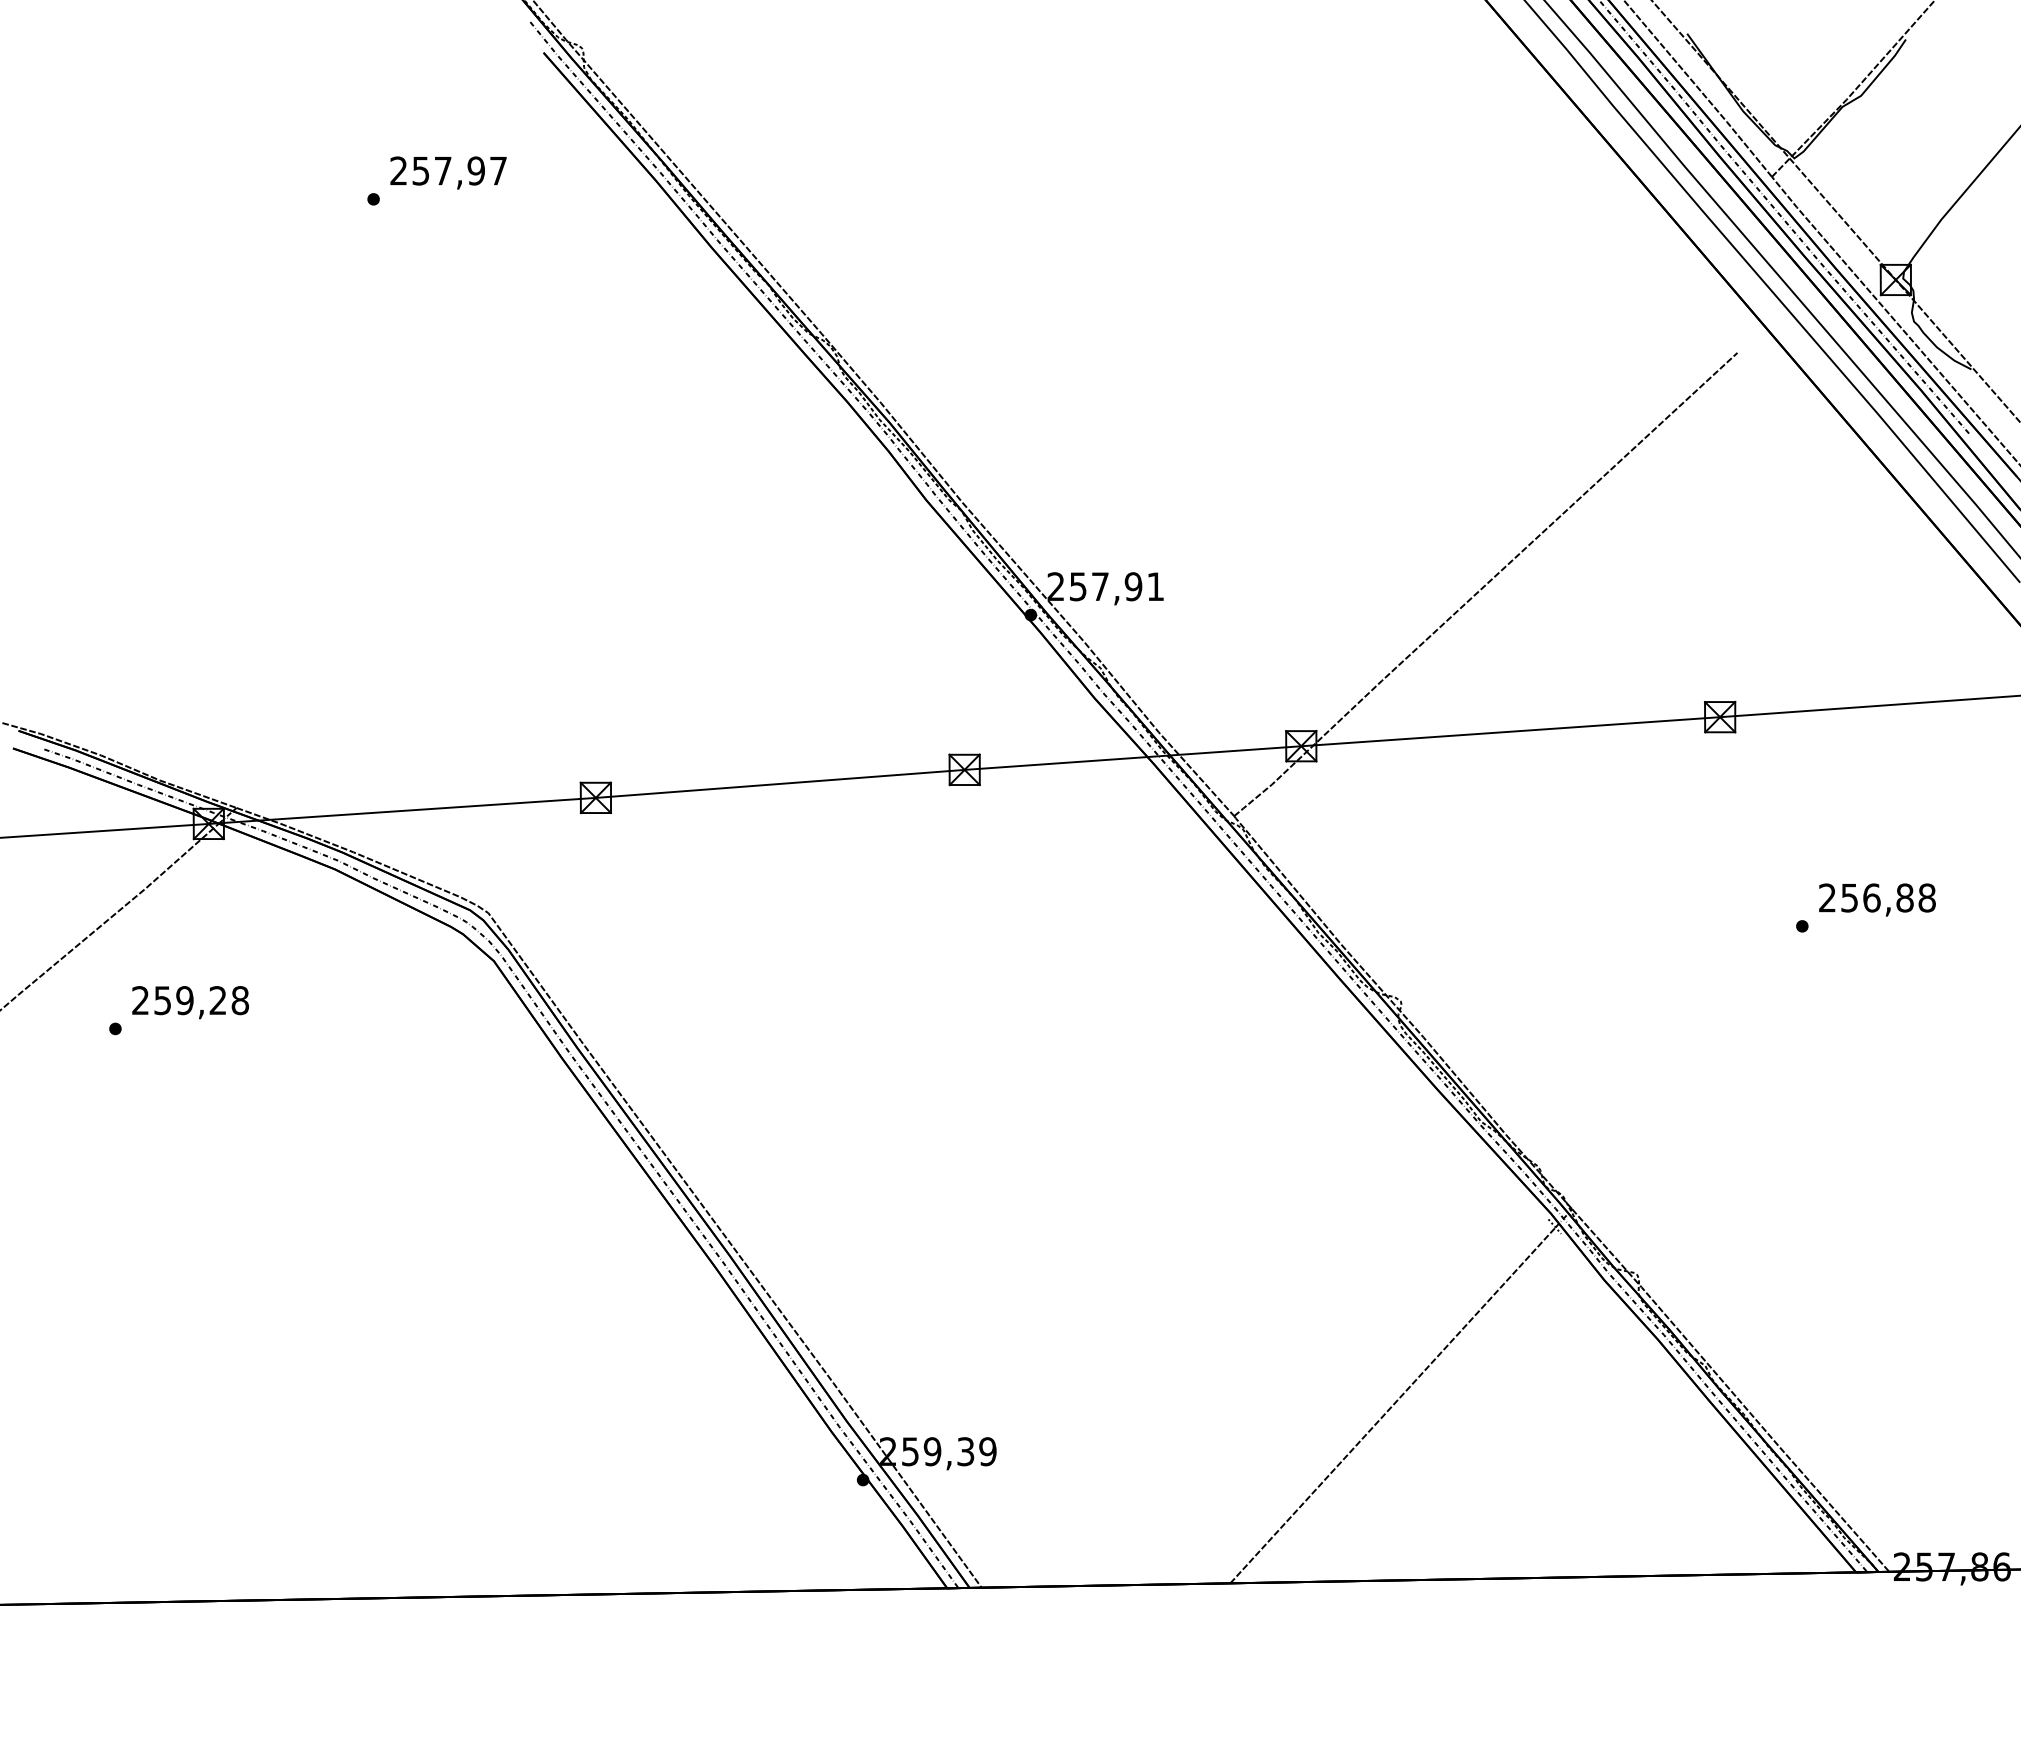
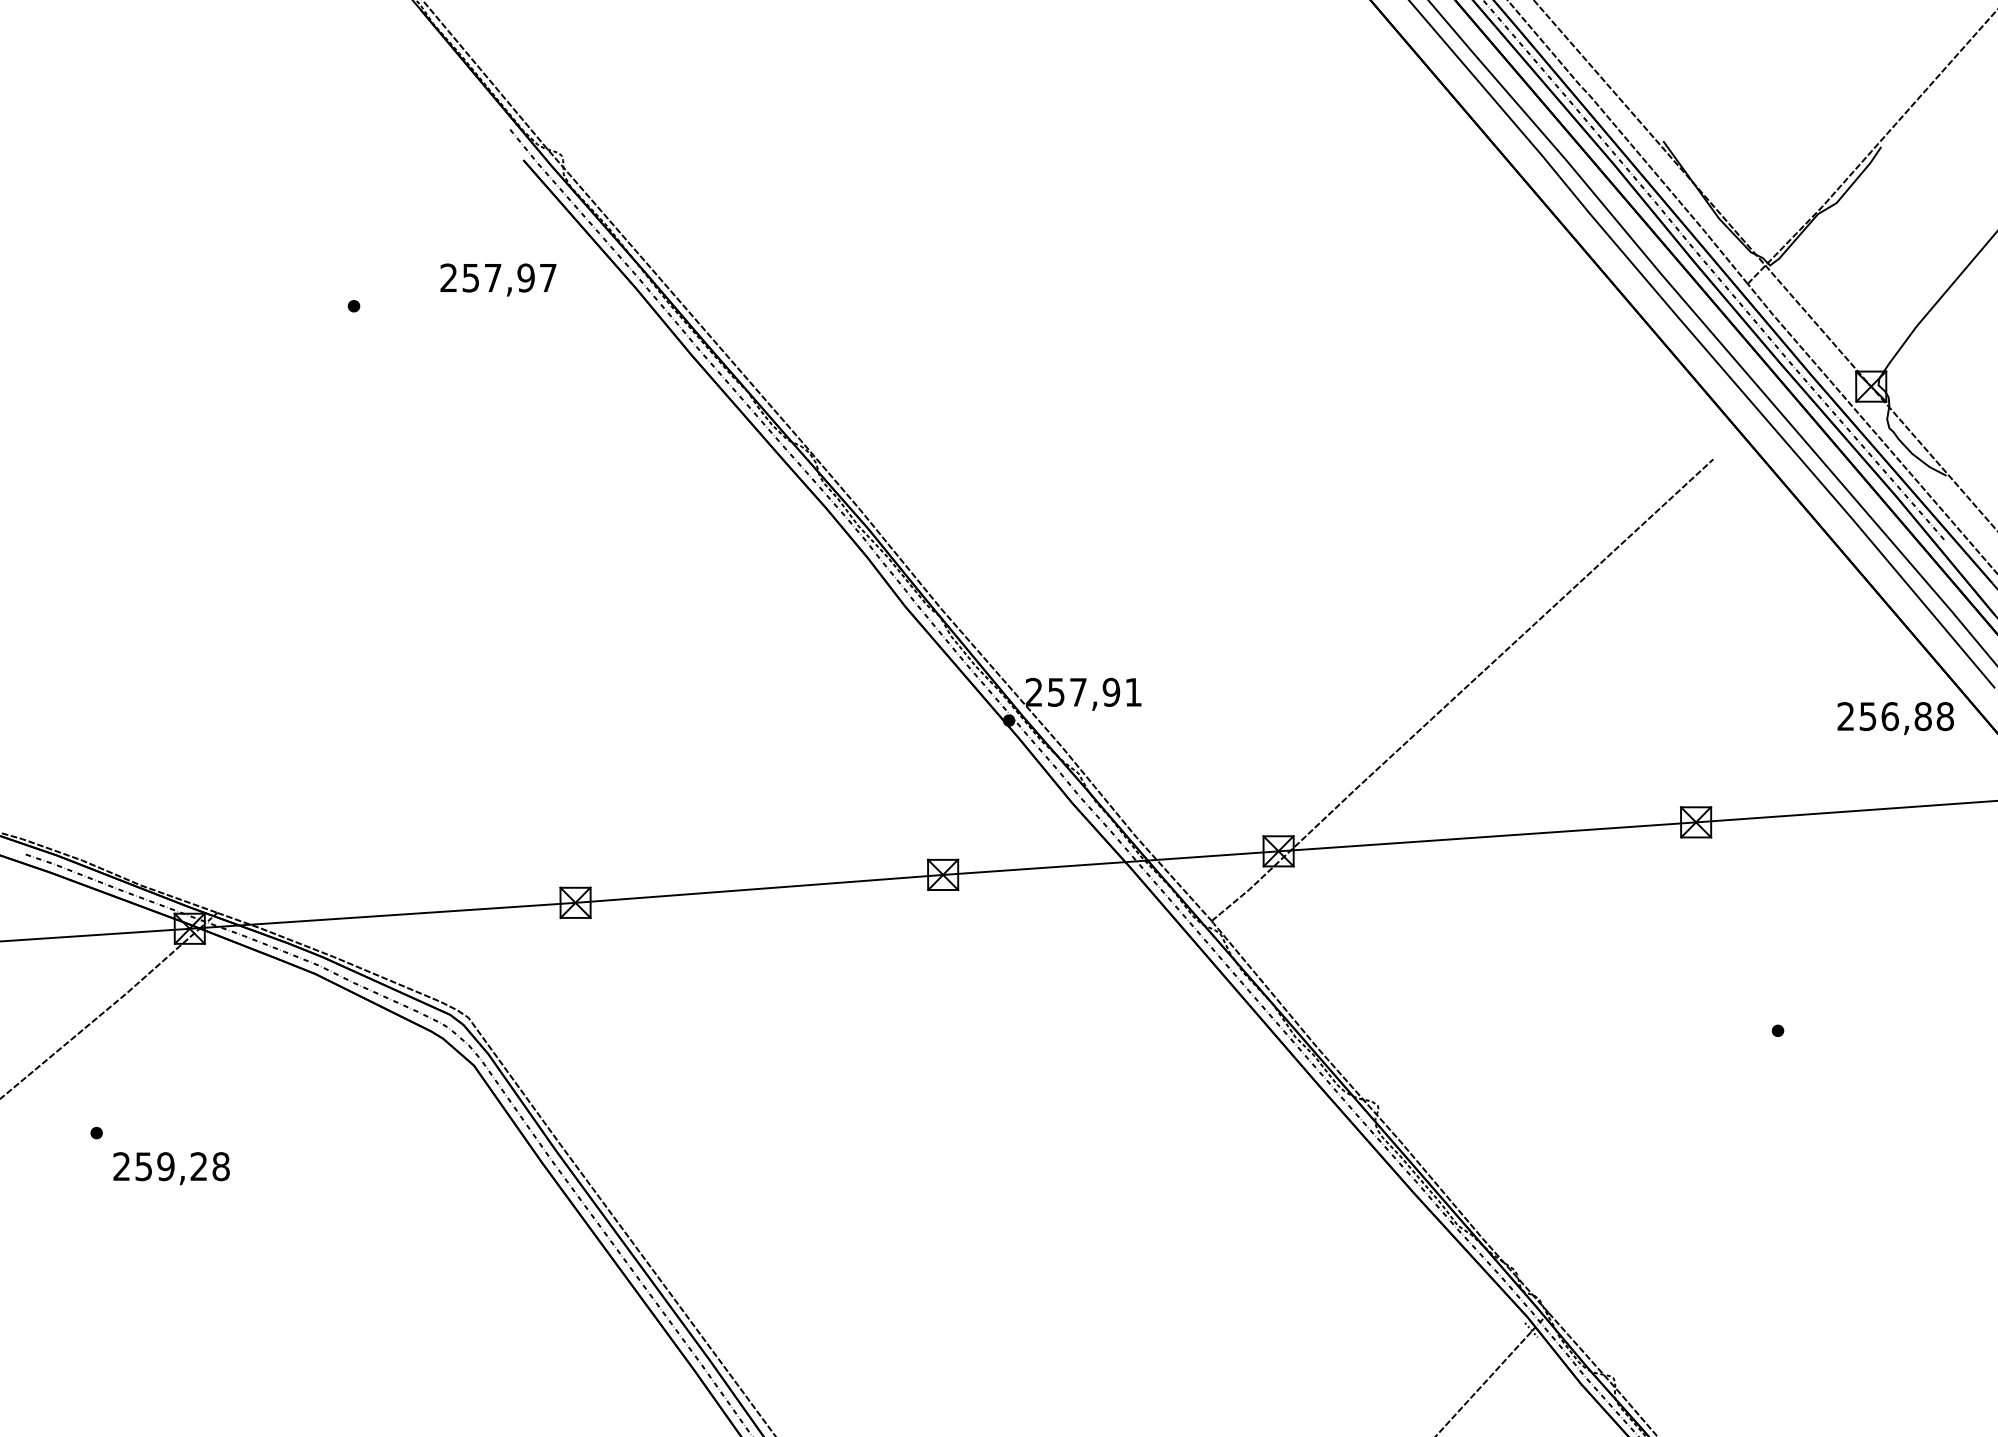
text: (448, 172) -> (498, 279), moved
text: (1877, 899) -> (1895, 718), moved
text: (190, 1002) -> (171, 1168), moved

